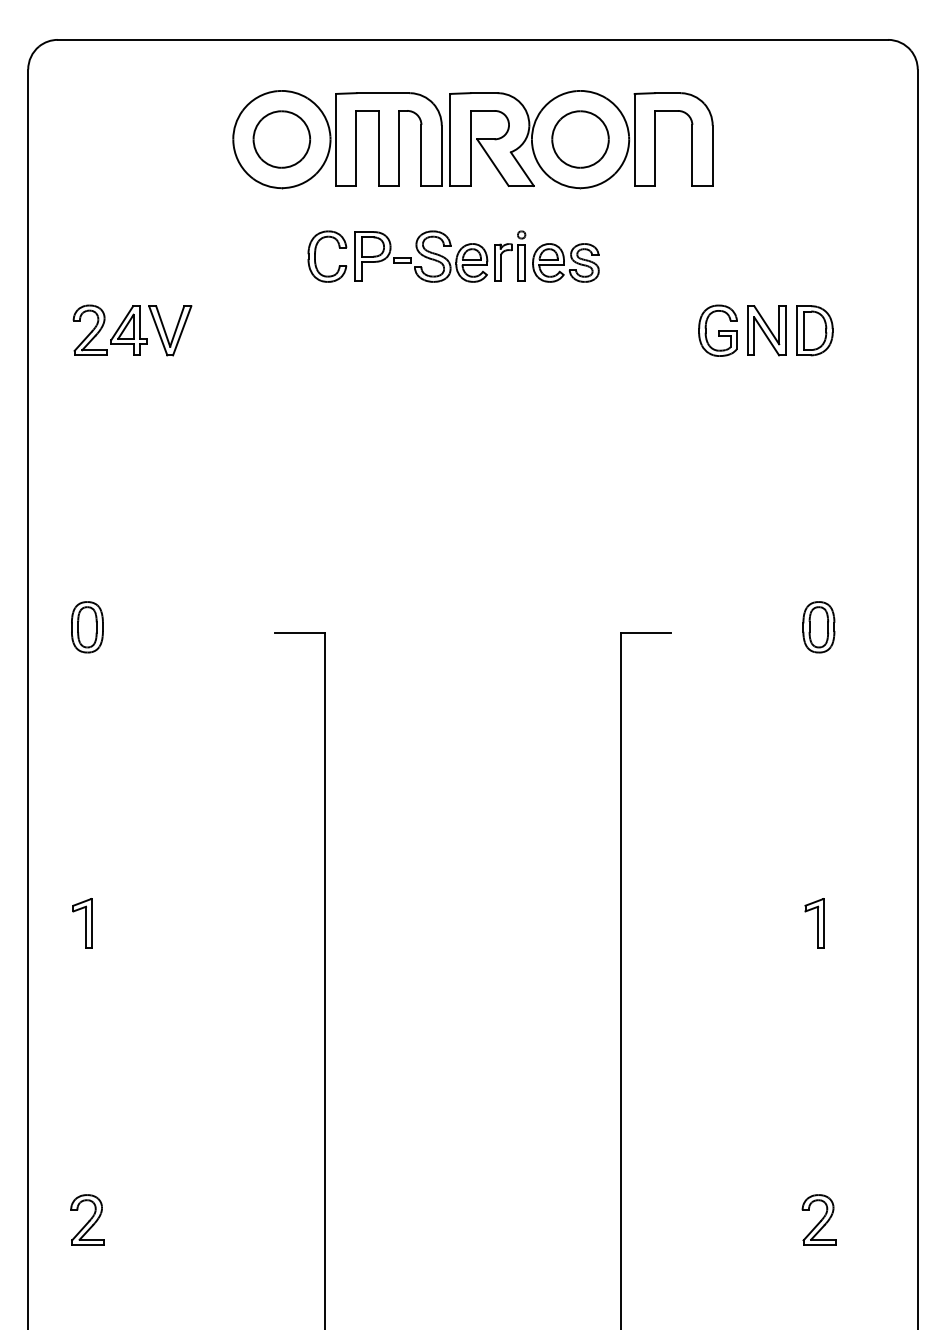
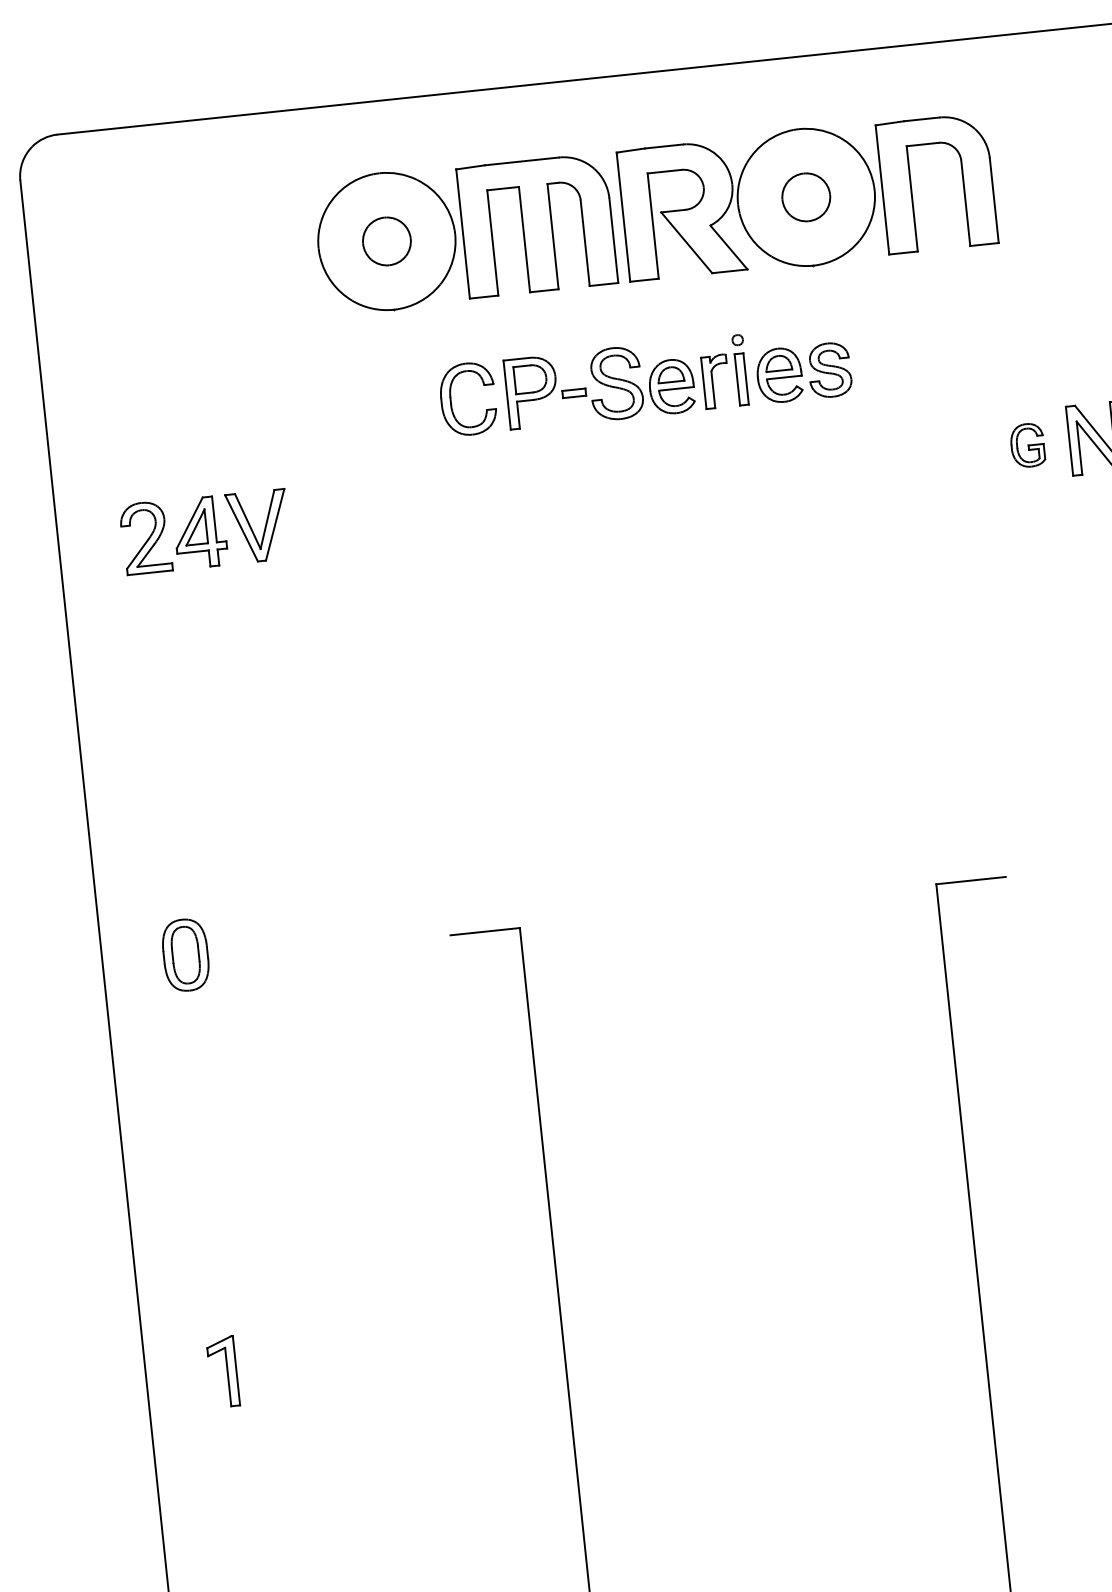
part: (281, 139) -> (386, 241), size x0.6
part: (580, 139) -> (806, 197), size x0.6
part: (717, 330) -> (1026, 445), size x0.6

